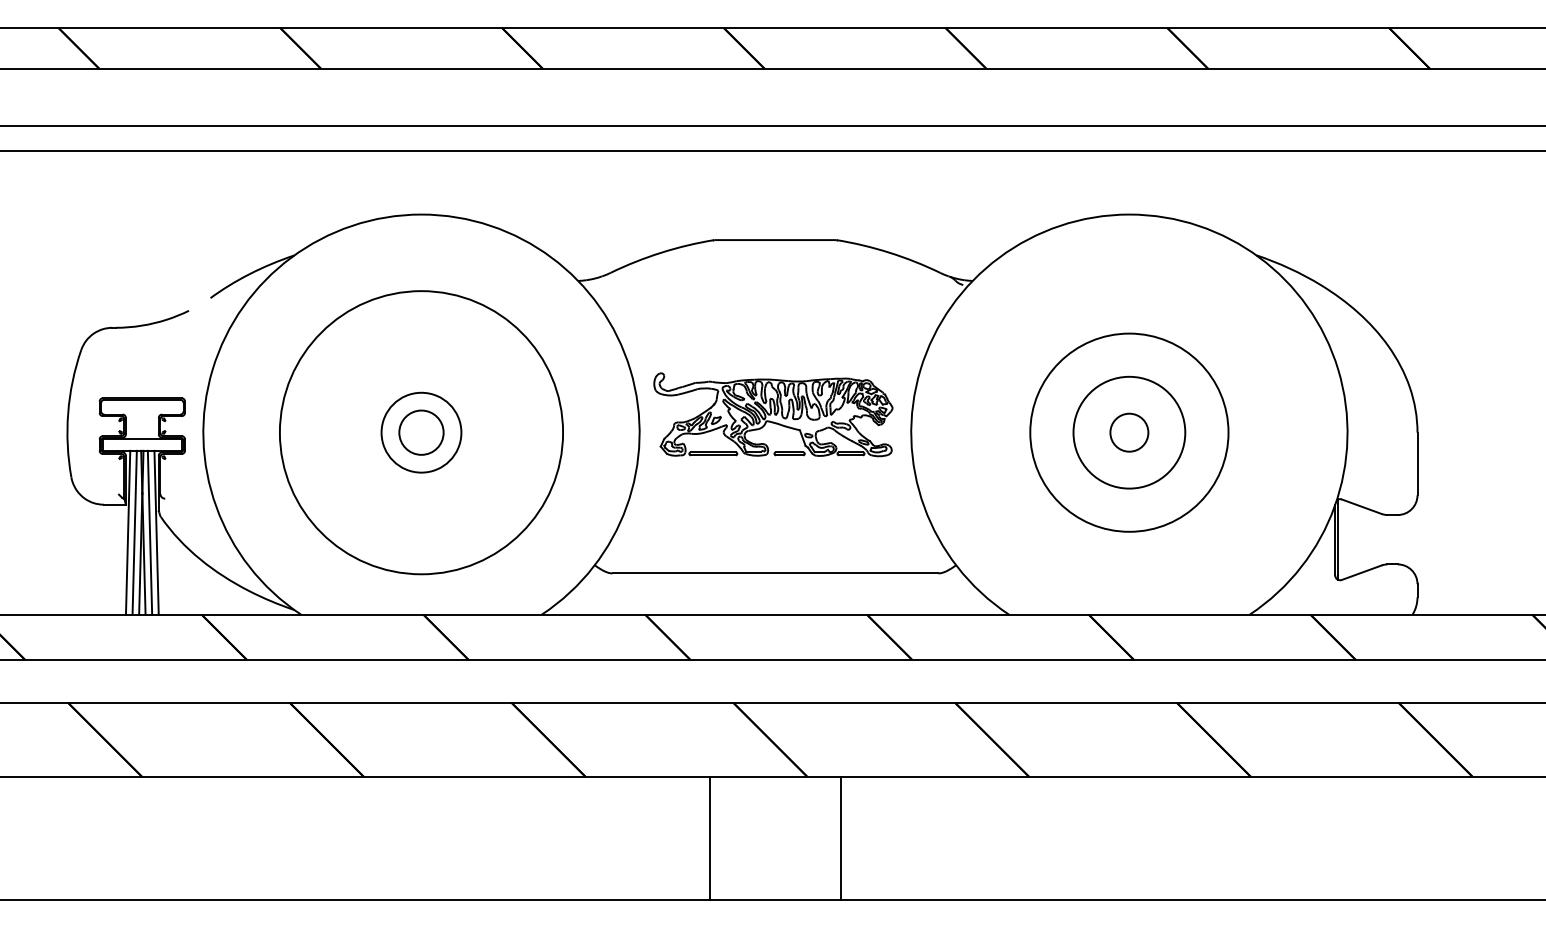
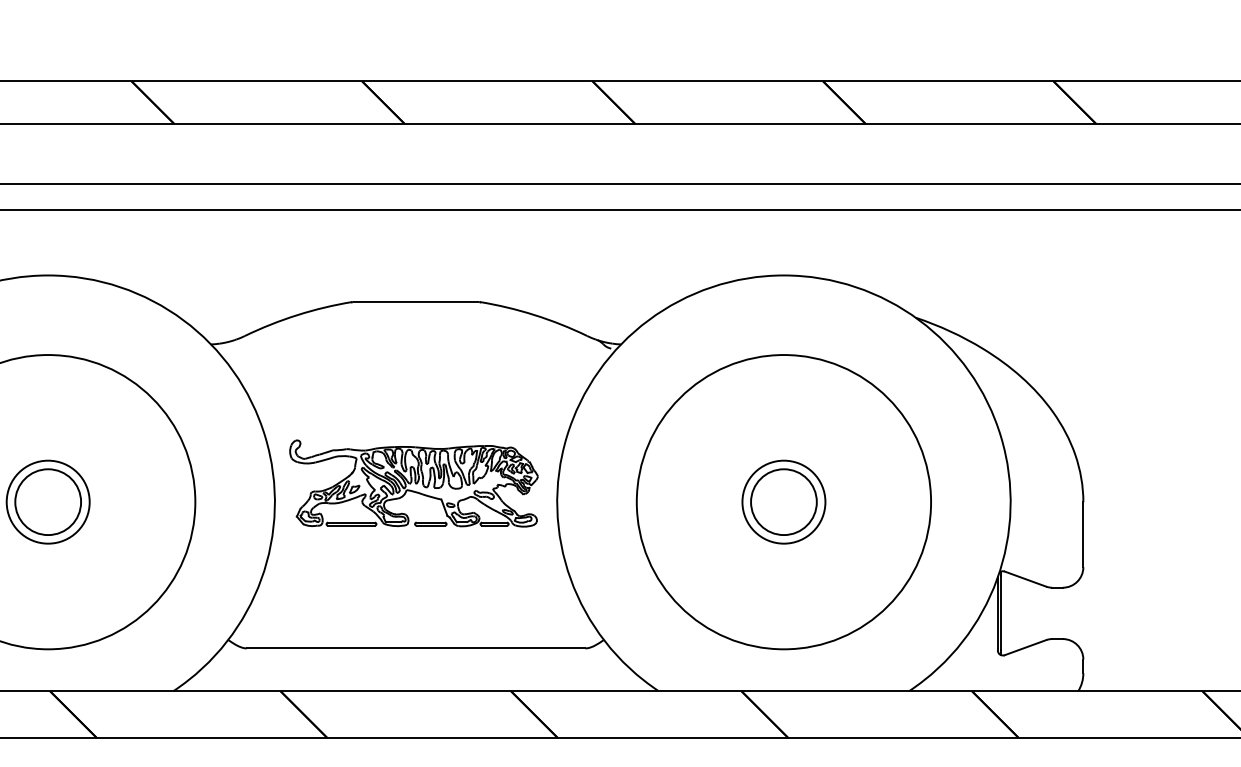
circle: (421, 432) -> (48, 501), size x1.43
circle: (1128, 432) -> (783, 501), size x1.43
circle: (1129, 432) -> (784, 501), size x0.71
circle: (1129, 432) -> (784, 501), size x1.67

